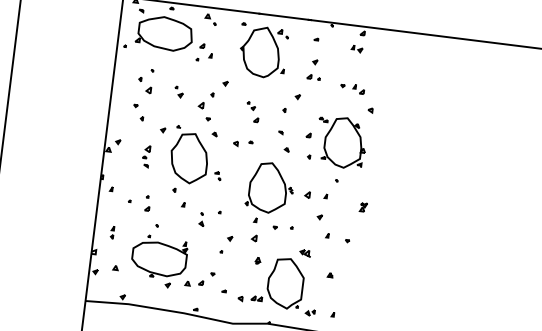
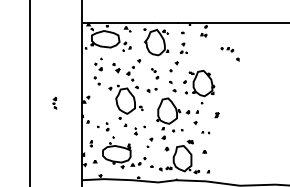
part: (177, 92) -> (115, 68), size x1.6
part: (355, 98) -> (229, 54), moved
part: (146, 155) -> (54, 102), moved
part: (336, 238) -> (205, 132), size x0.6

